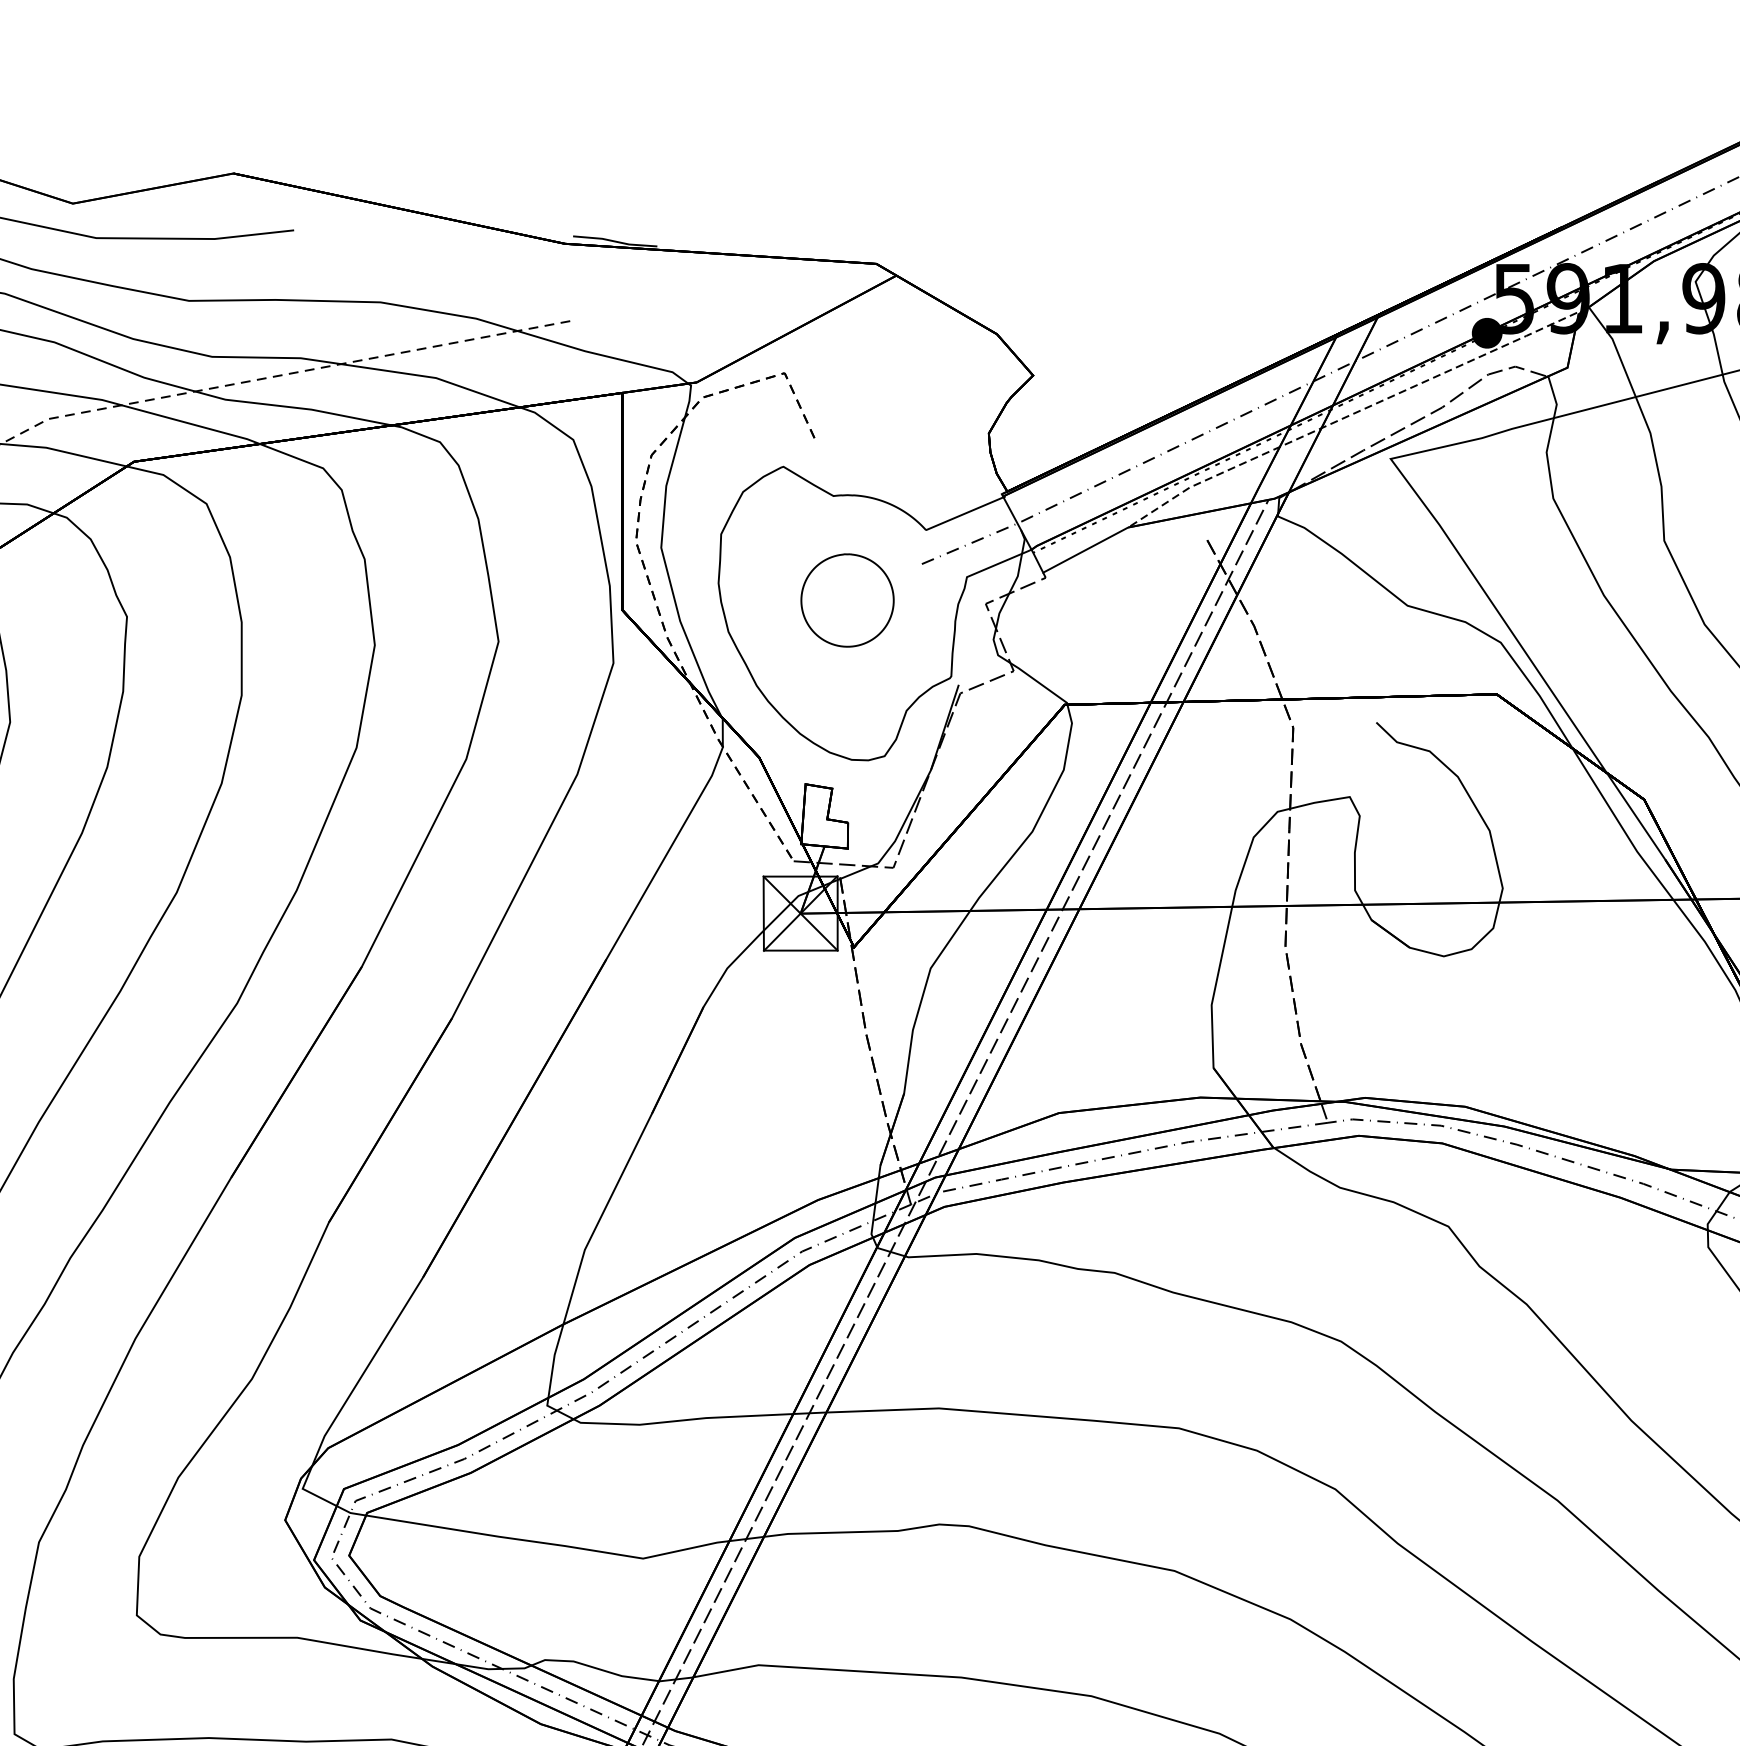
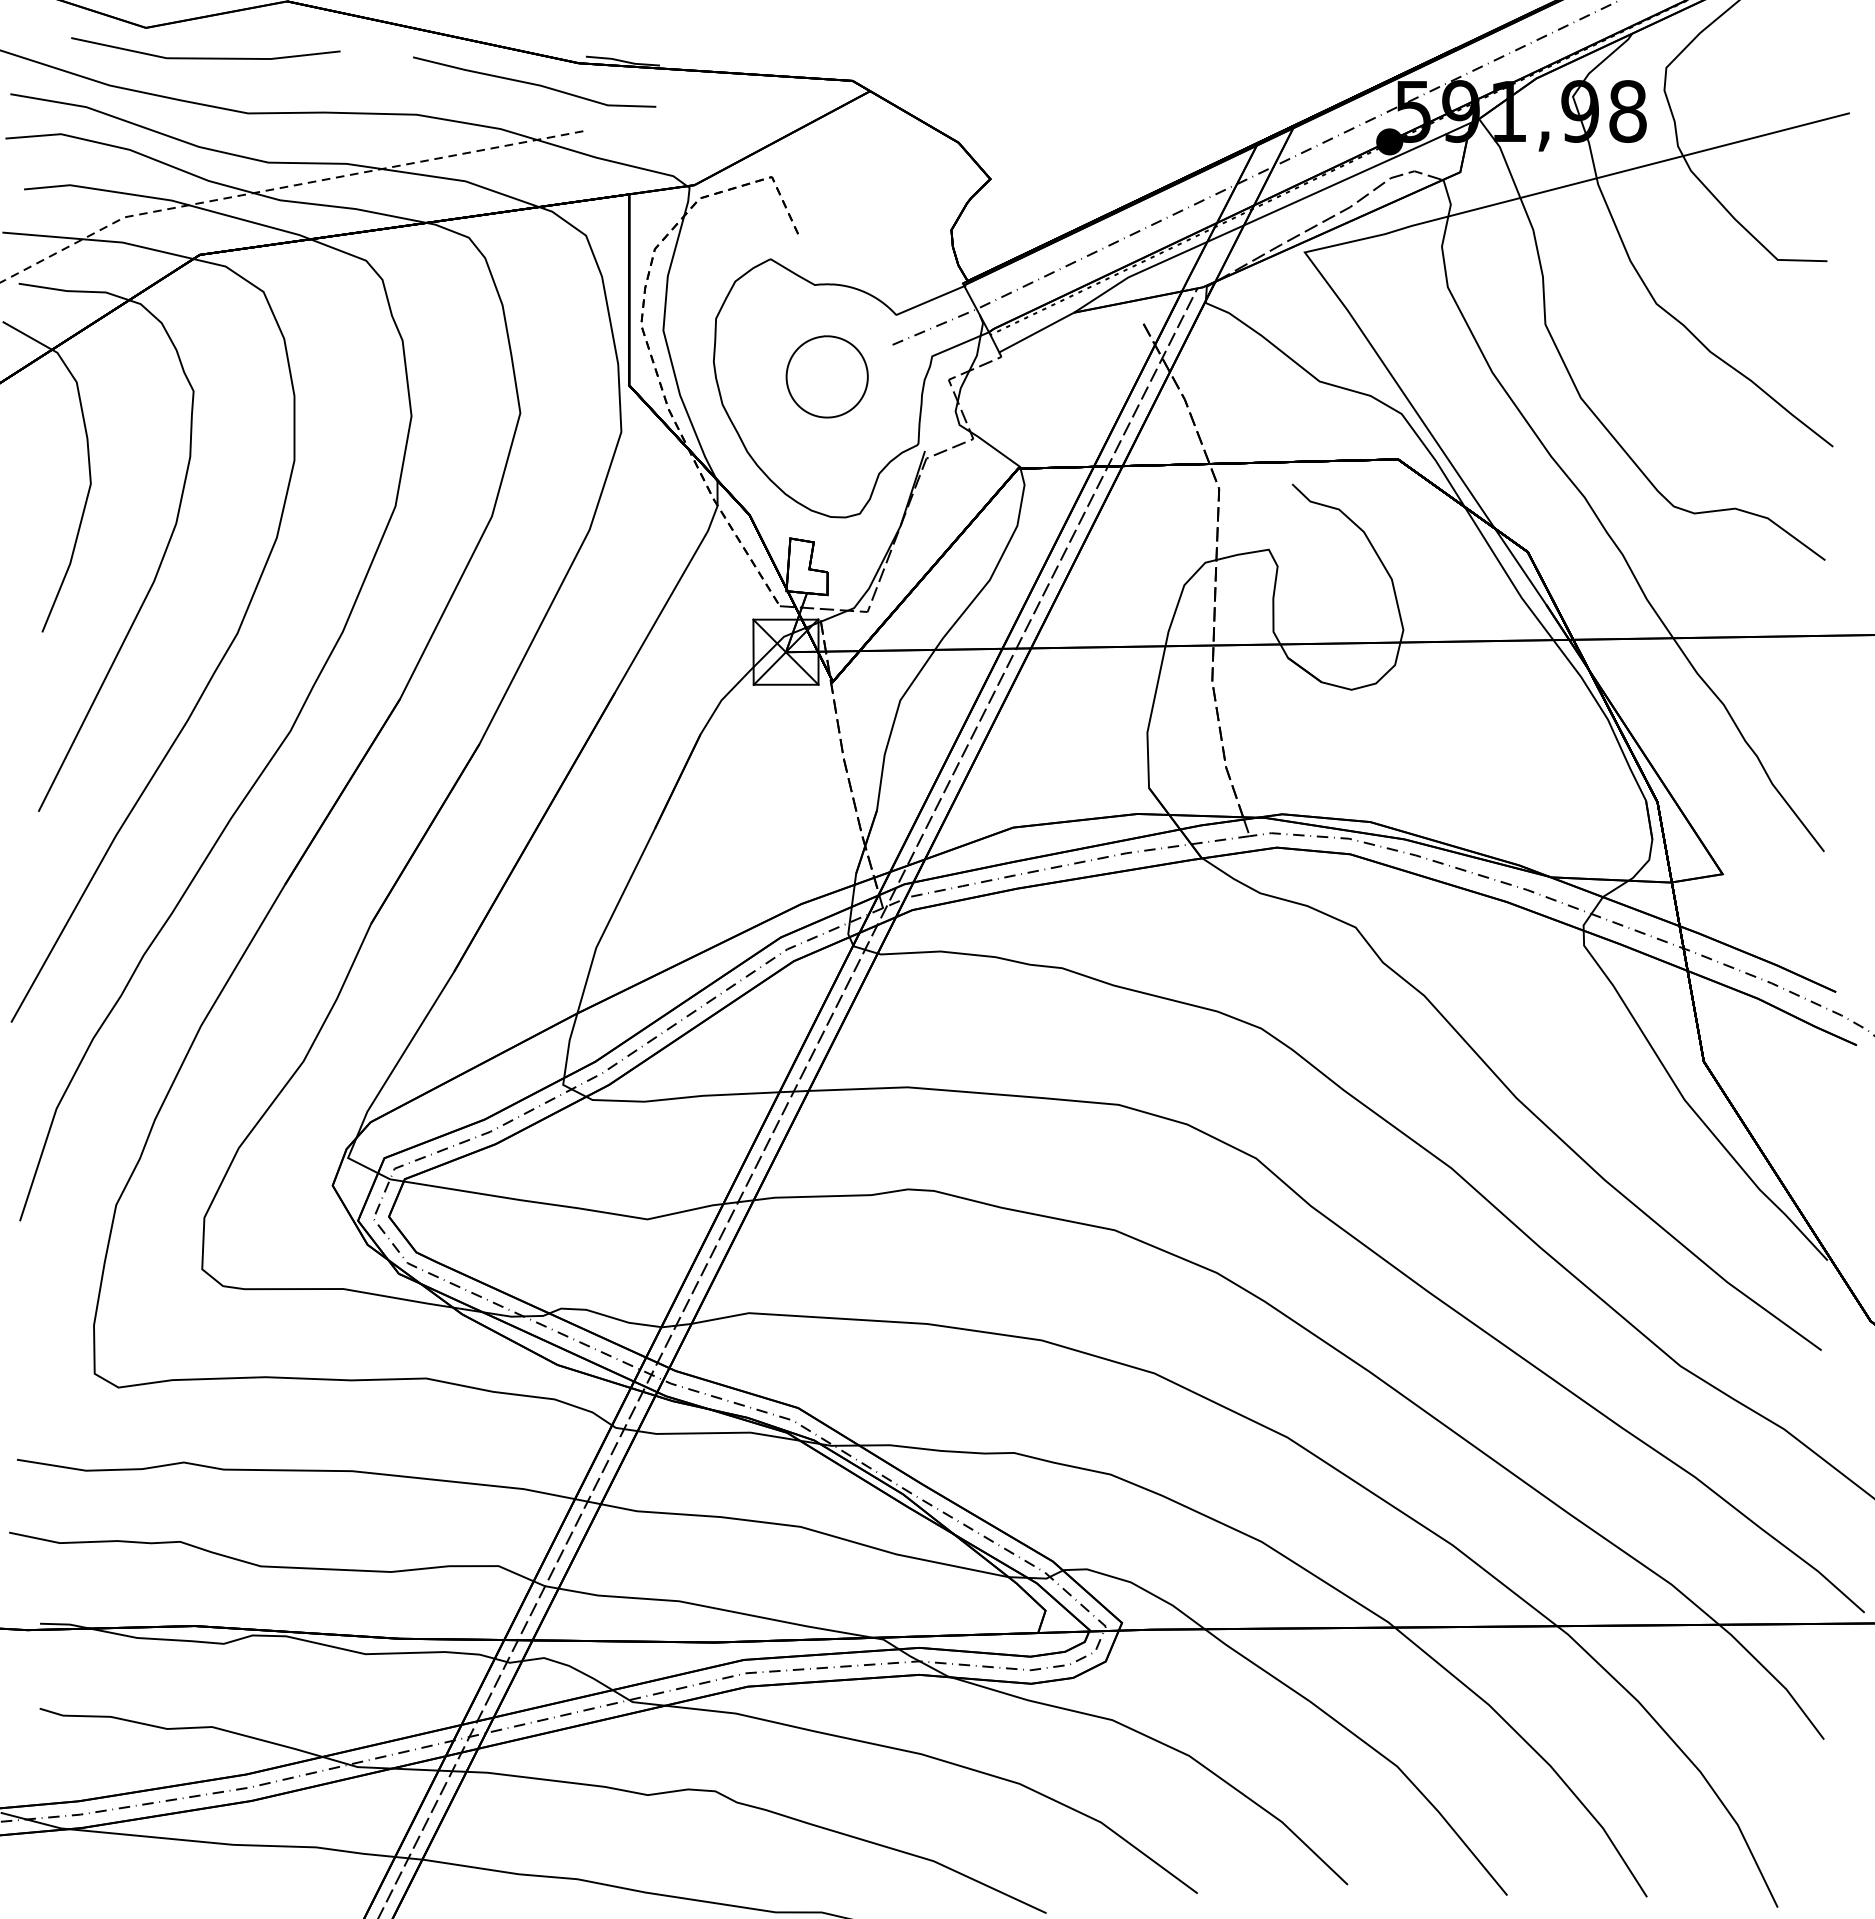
line: (514, 266) -> (534, 83), added
line: (1355, 412) -> (1273, 211), dashed -> solid

